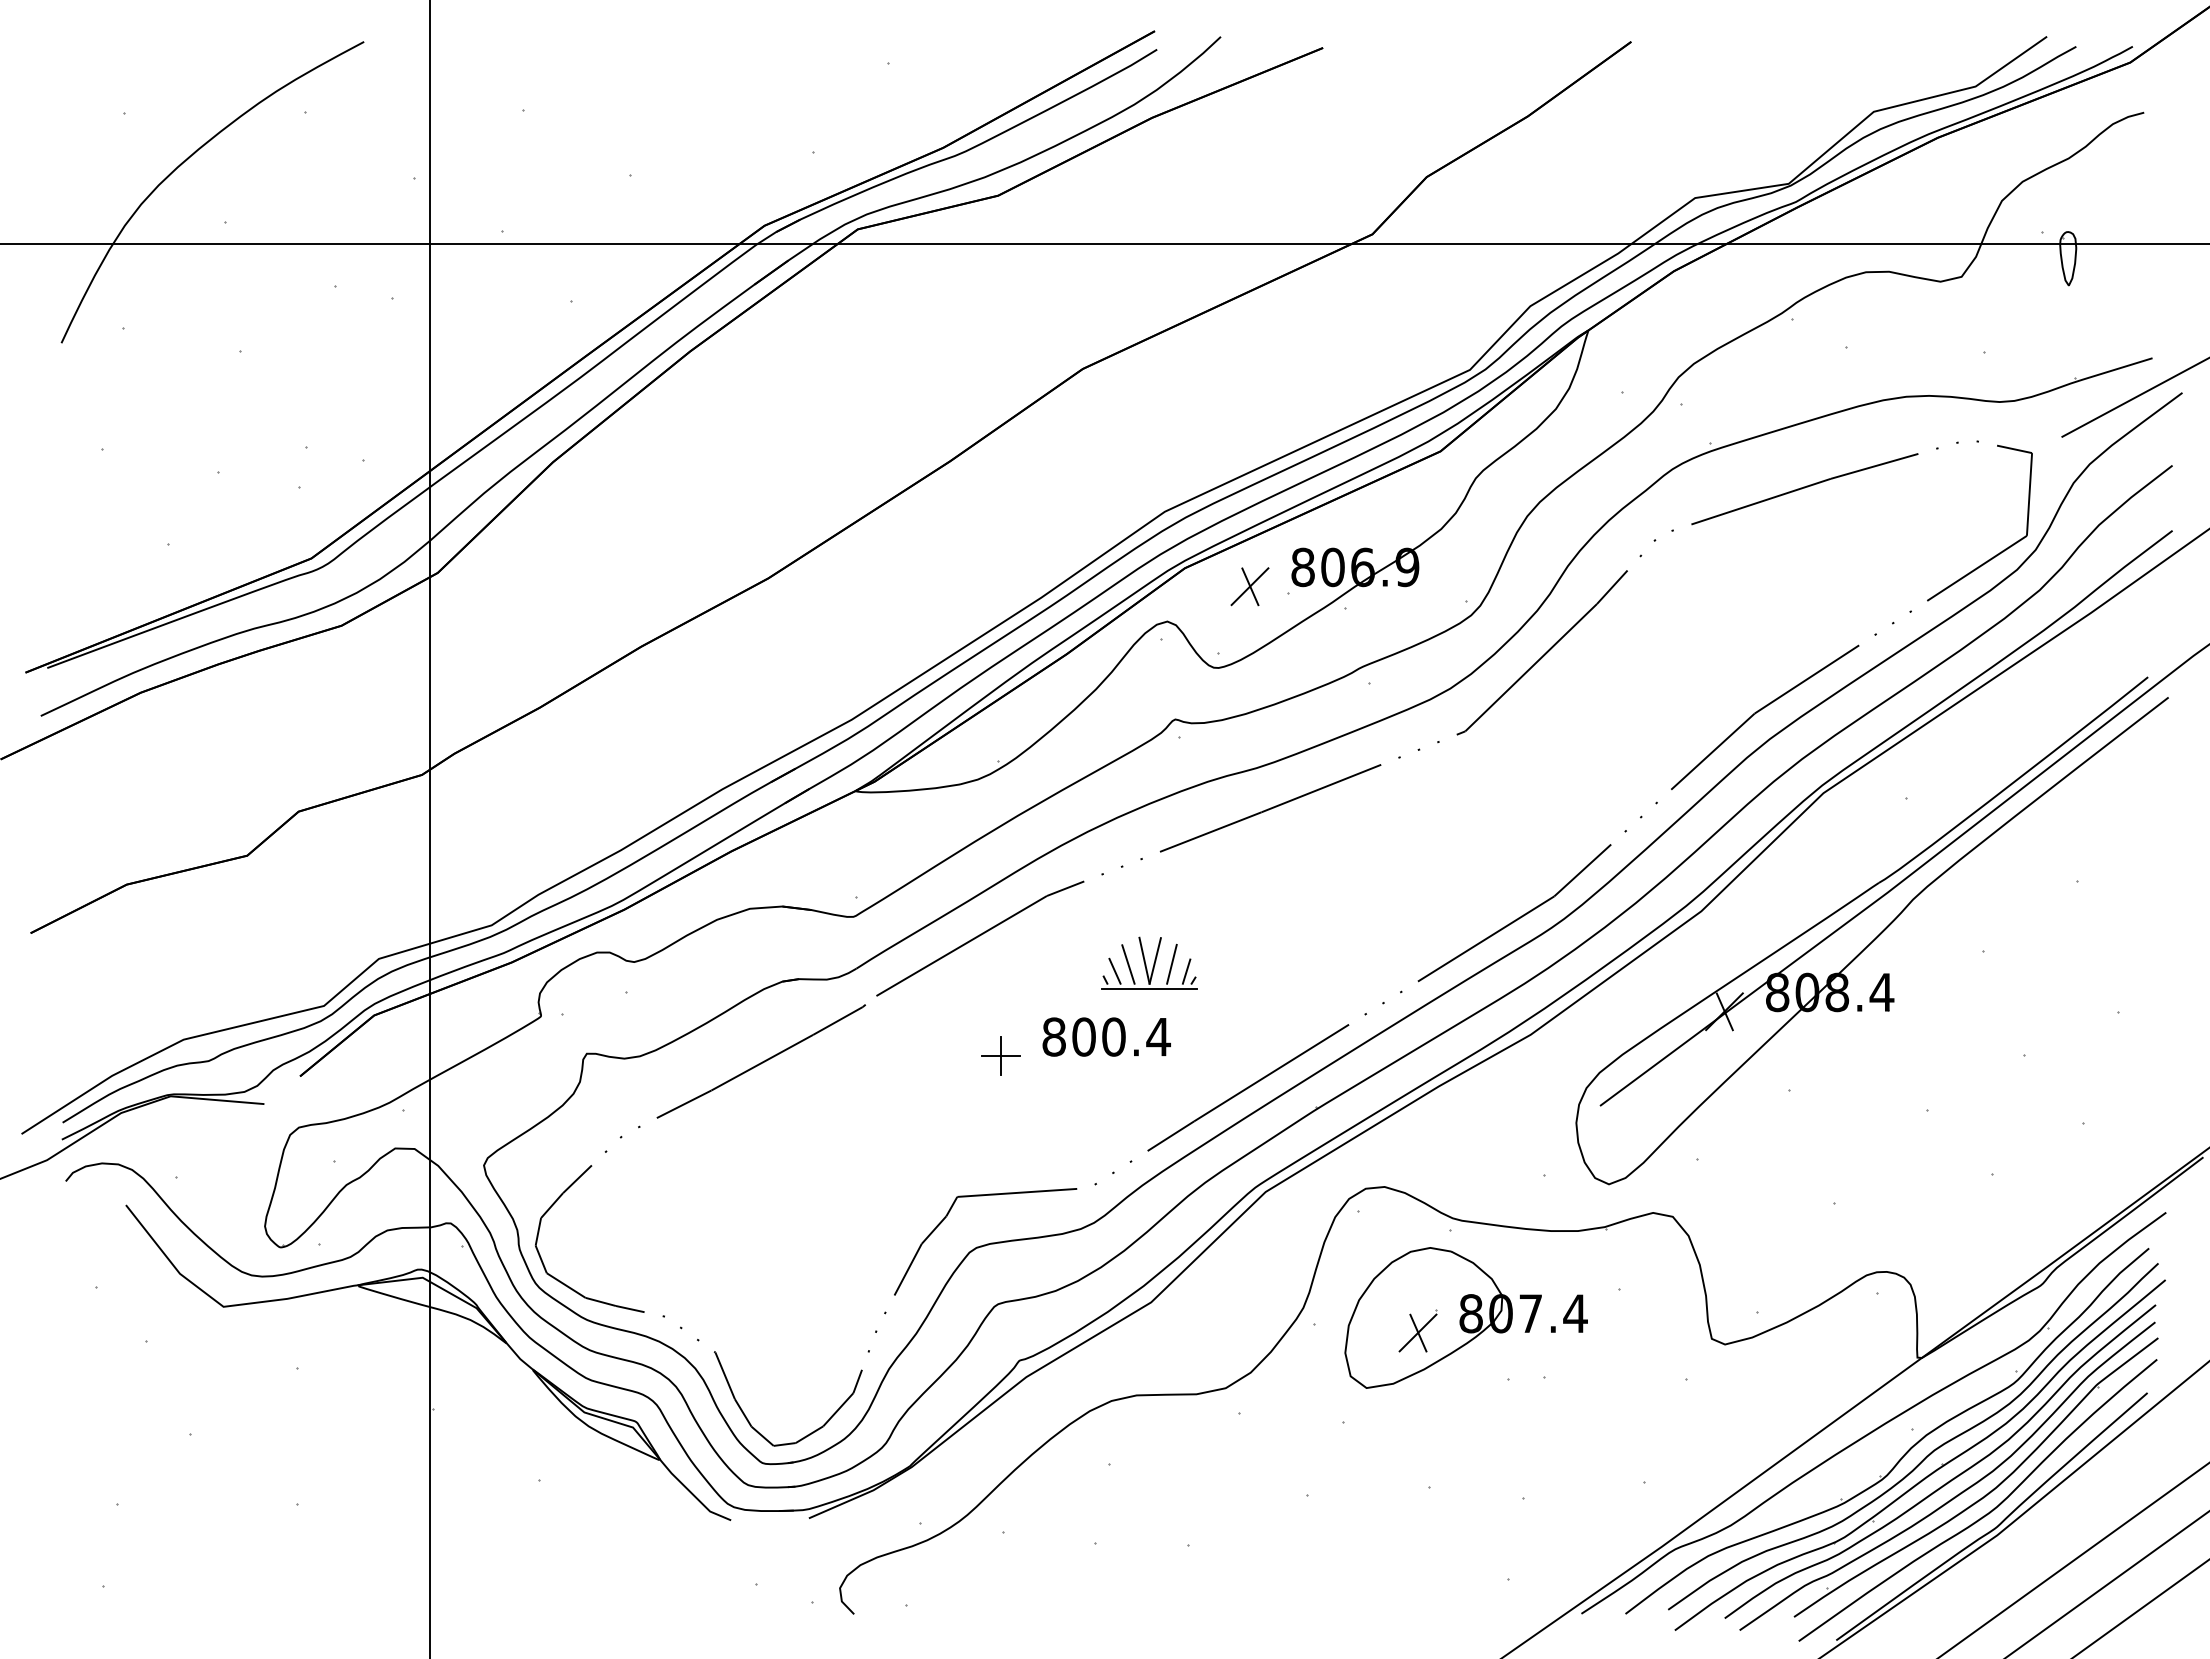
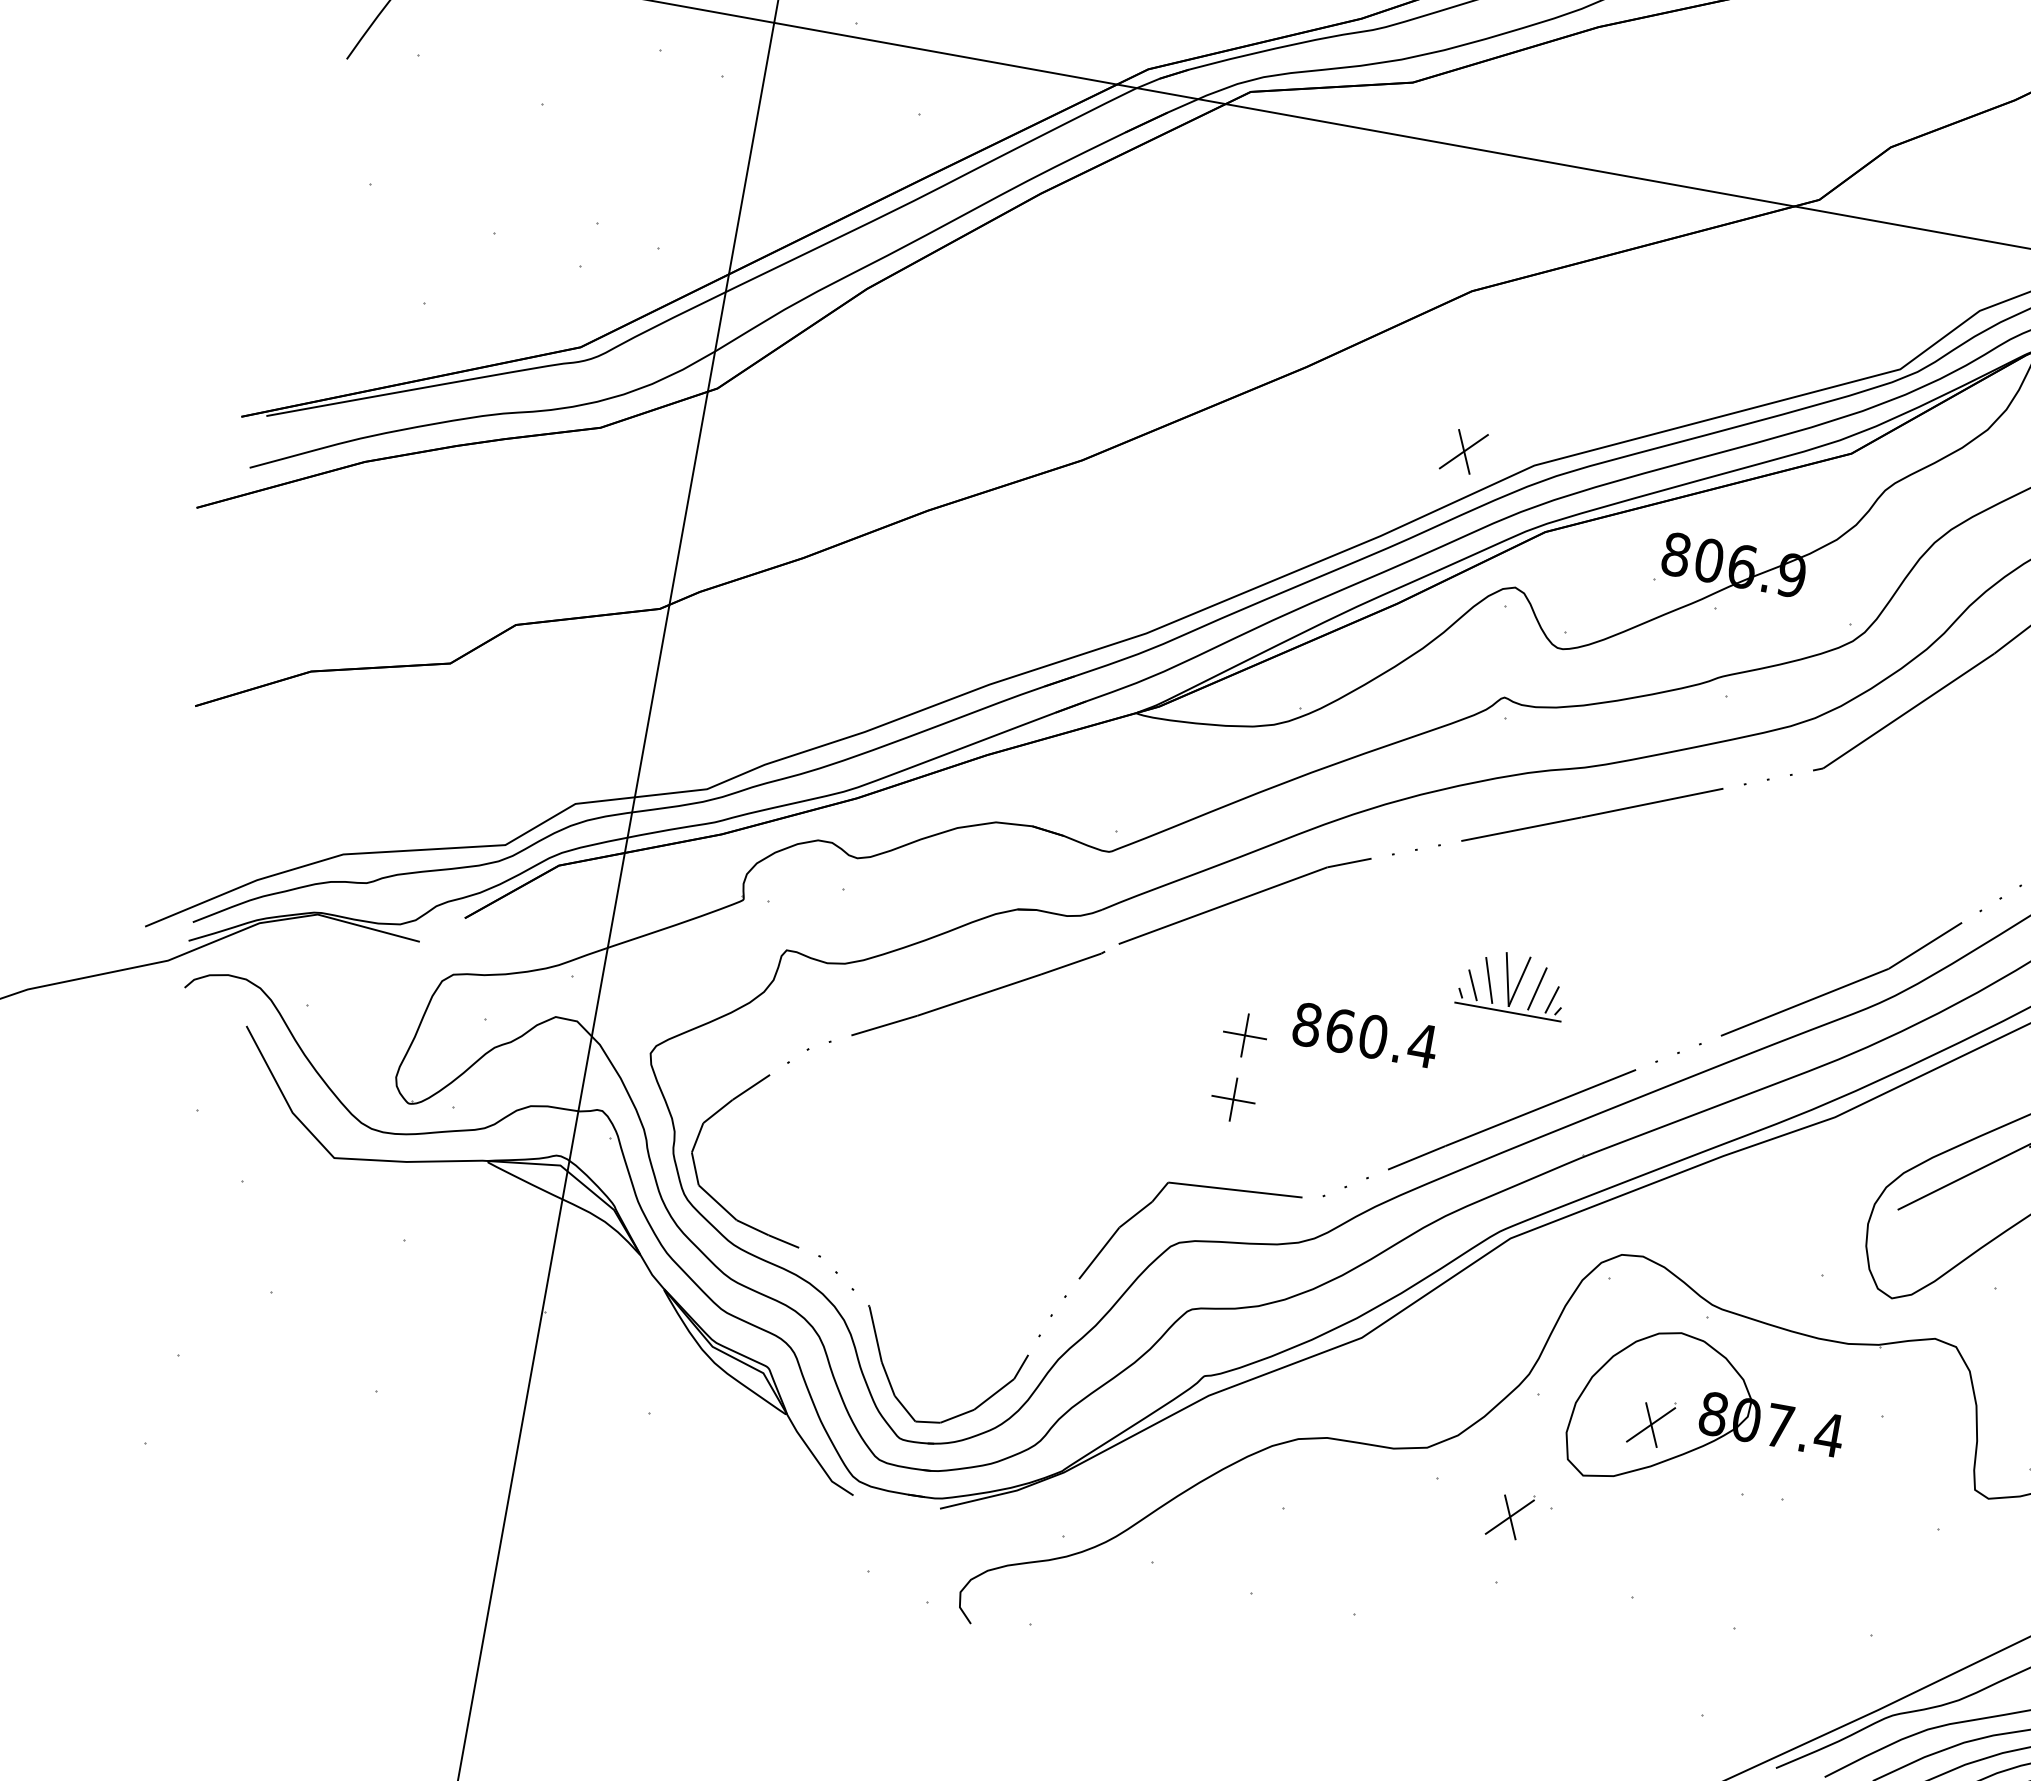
part: (1249, 586) -> (1463, 451), moved
part: (1149, 962) -> (1512, 982), moved
text: (1084, 1036) -> (1340, 1030), 800.4 -> 860.4
part: (1000, 1113) -> (1232, 1098), added
part: (1308, 1433) -> (1509, 1514), added

